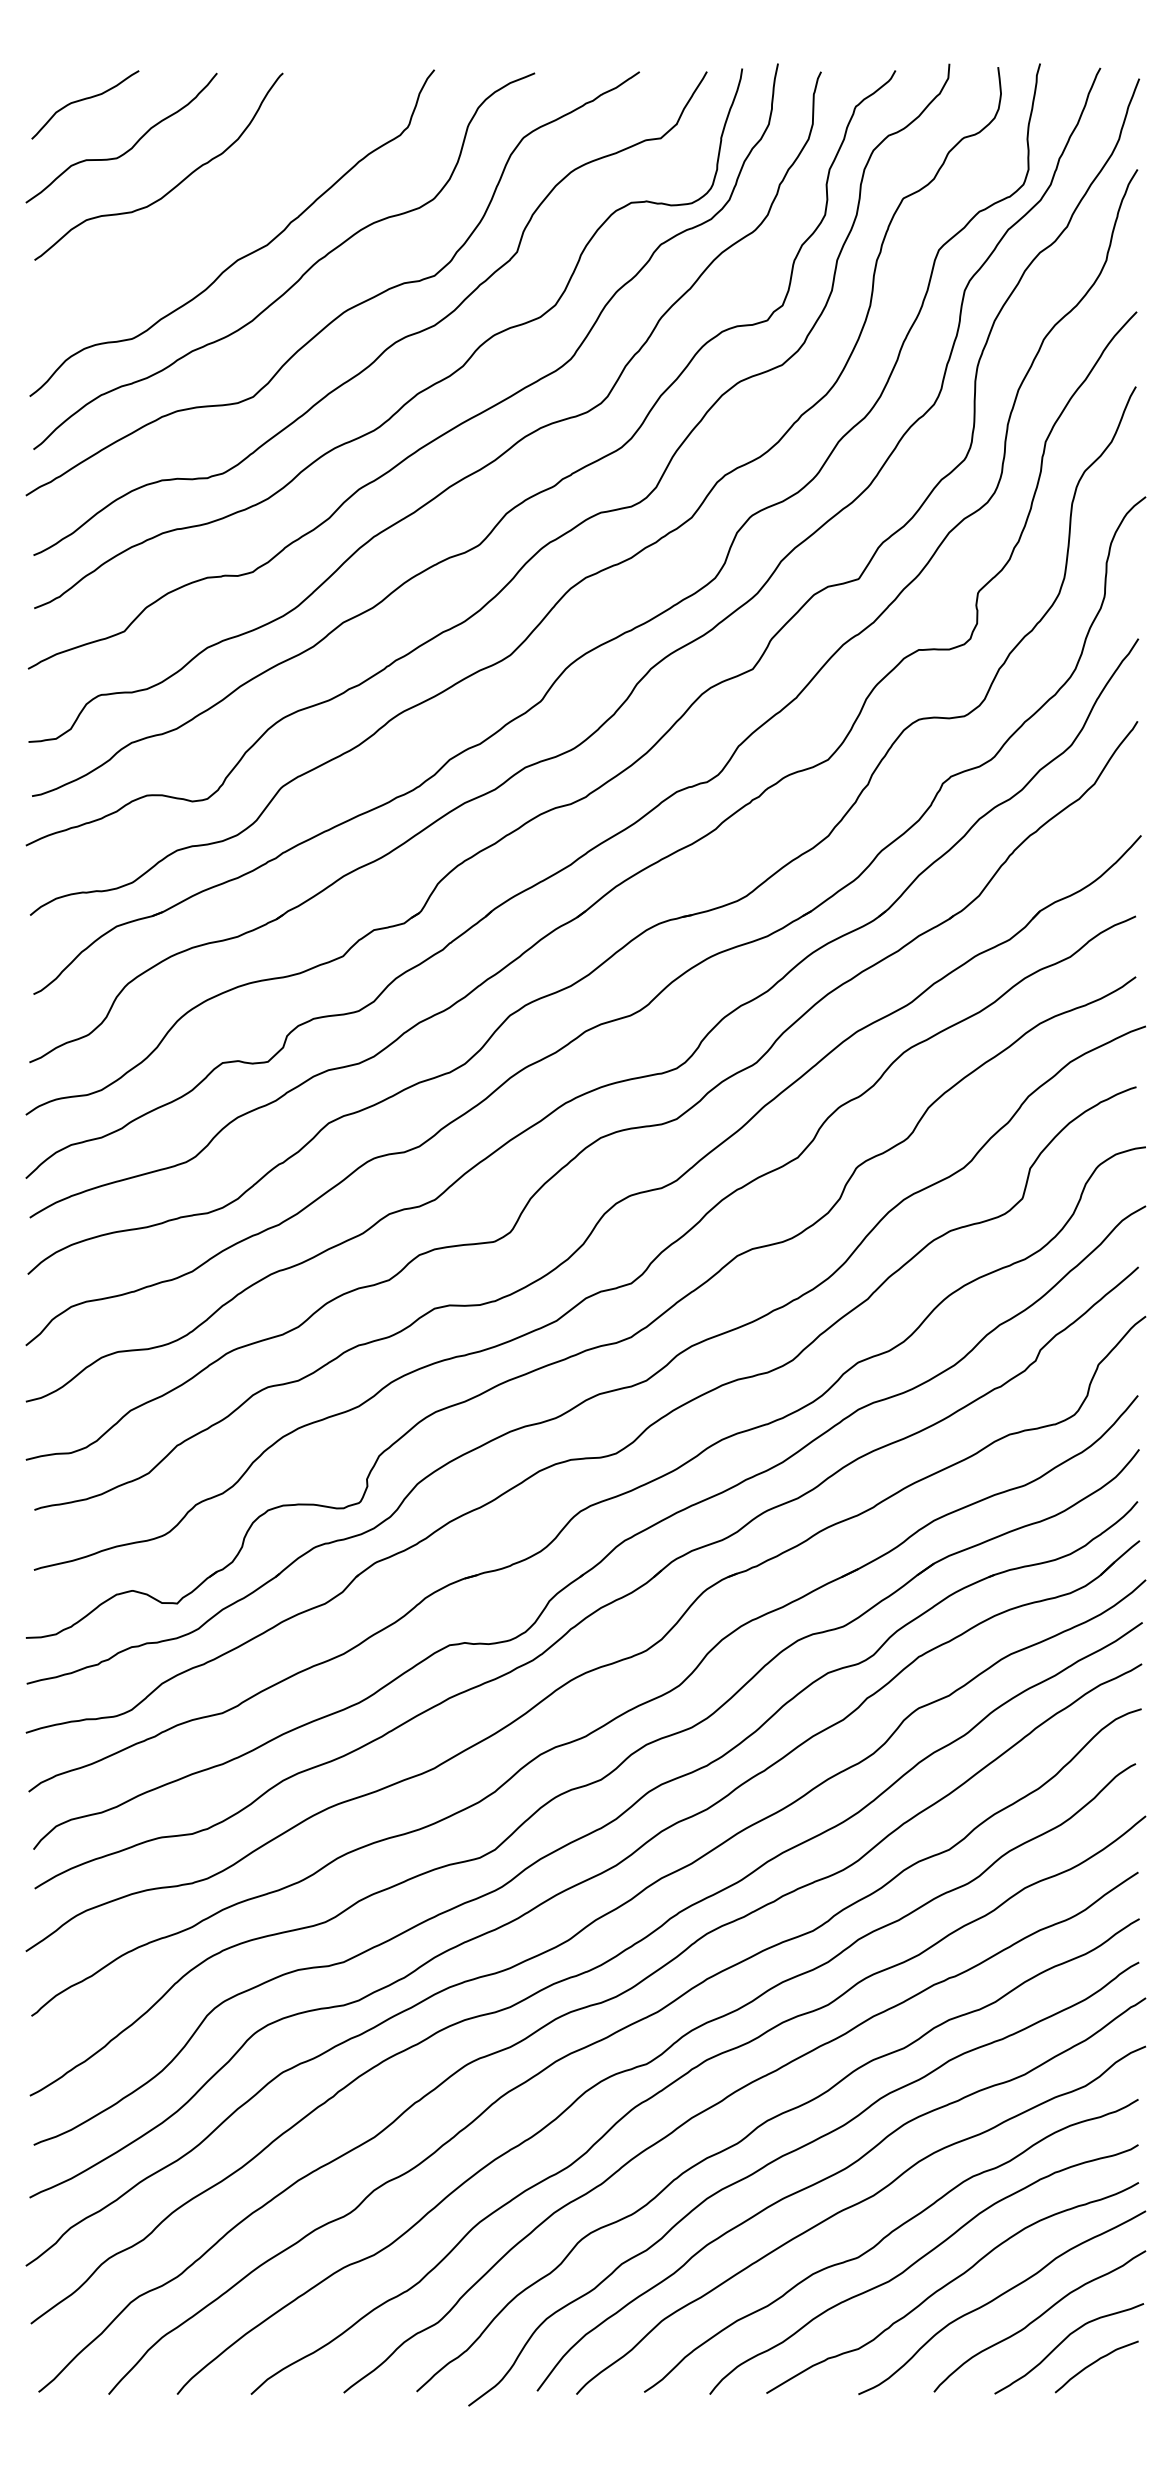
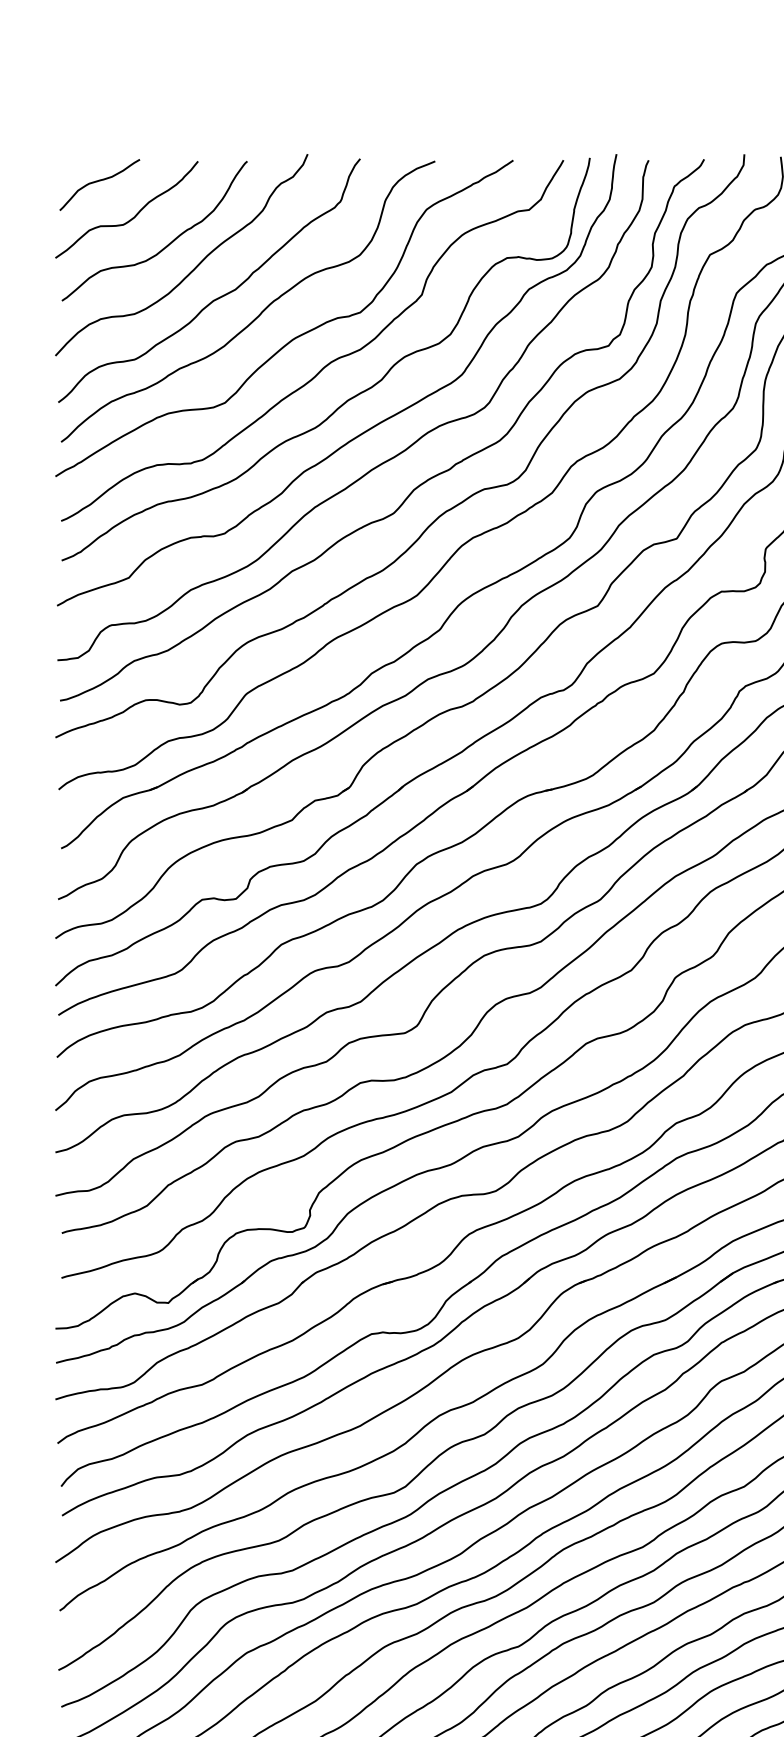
curve: (215, 212) -> (196, 265), added

